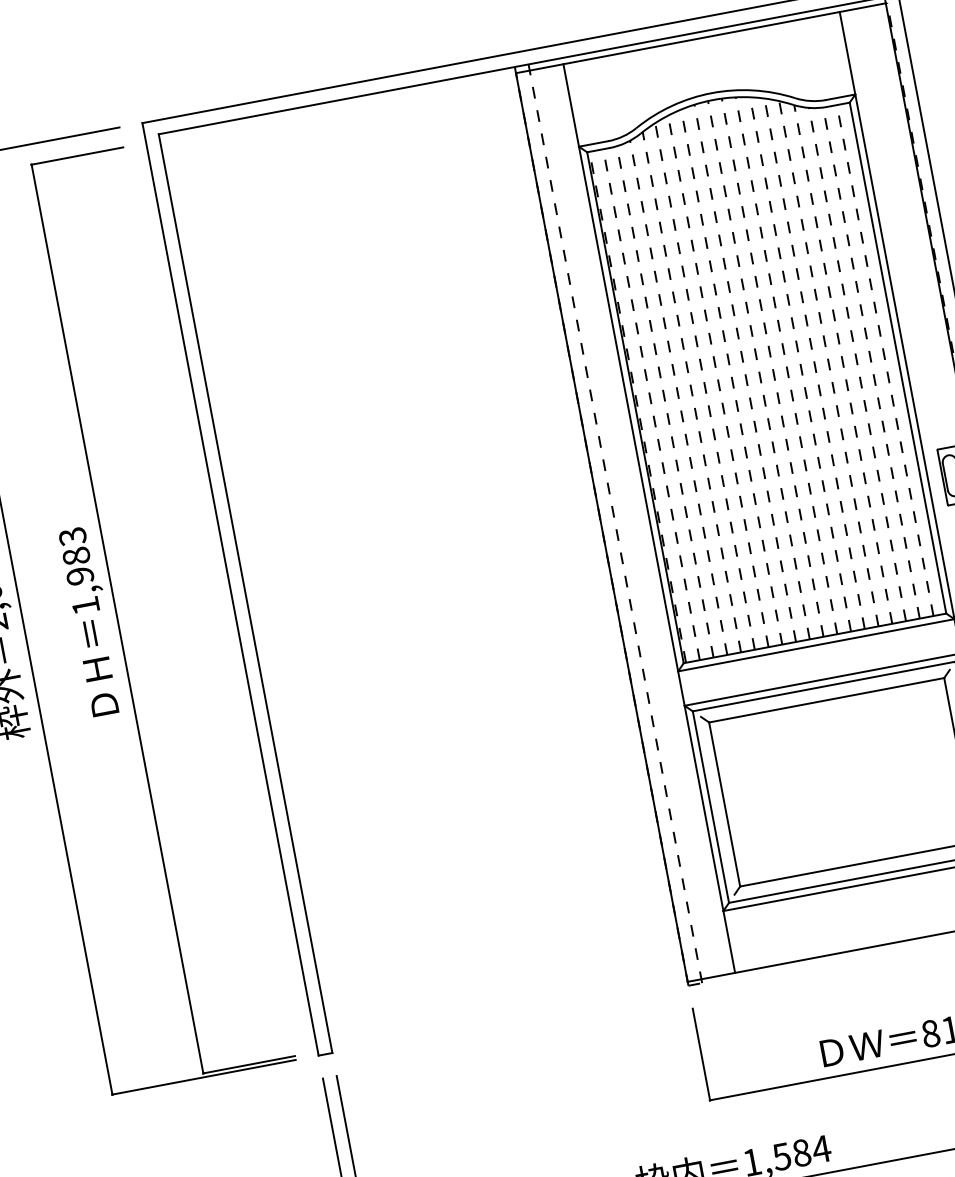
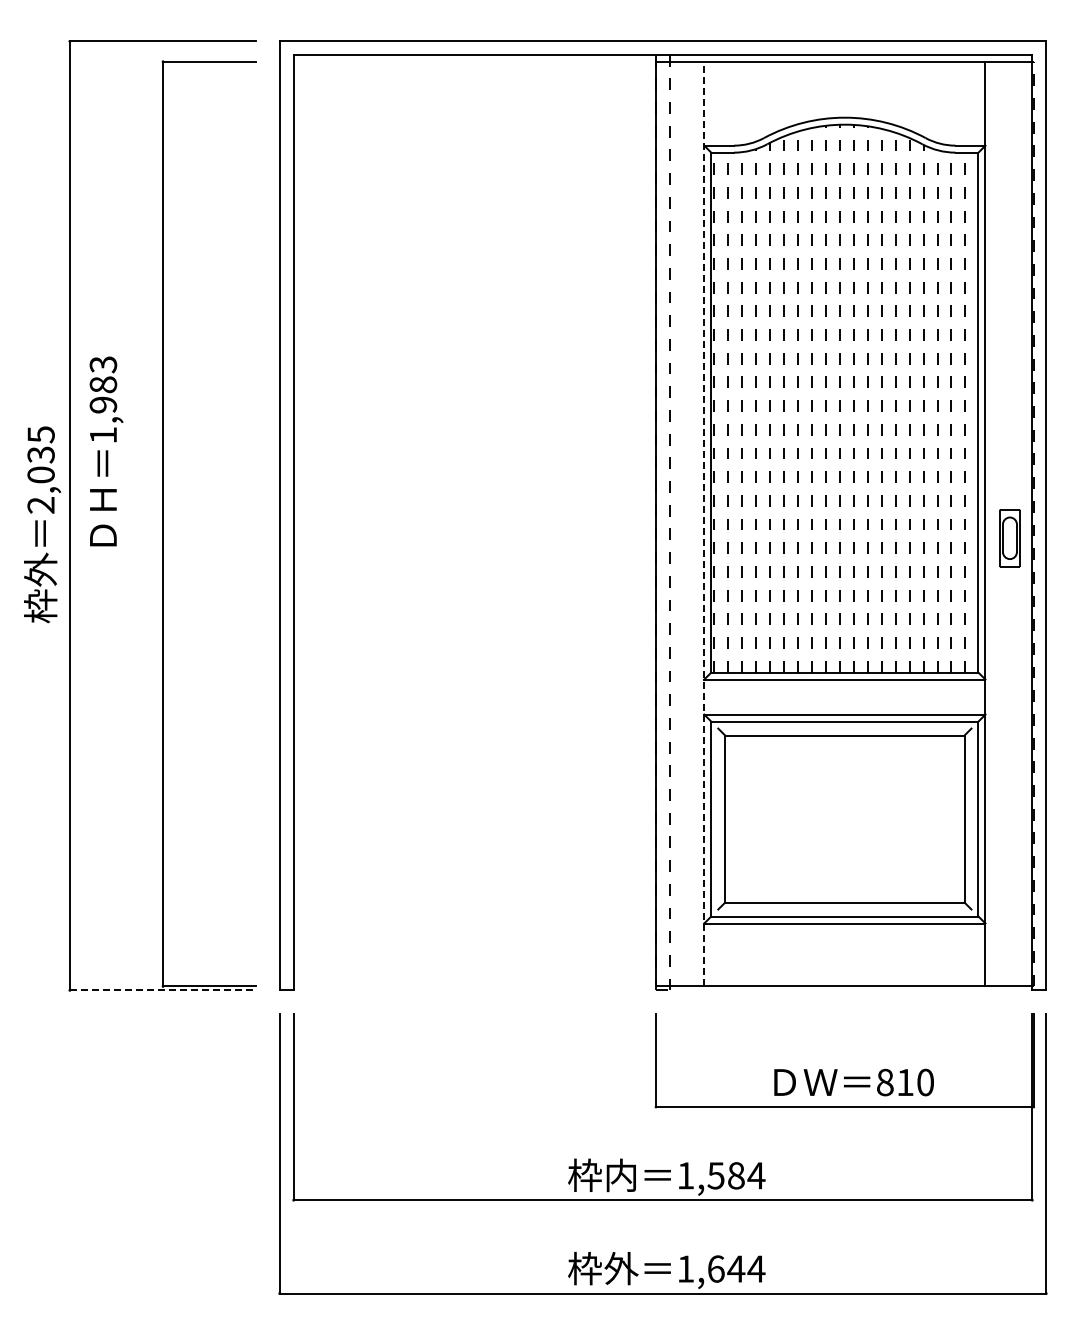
line: (649, 517) -> (704, 523), solid -> dashed
text: (91, 621) -> (106, 451), moved
line: (204, 1077) -> (163, 990), solid -> dashed

